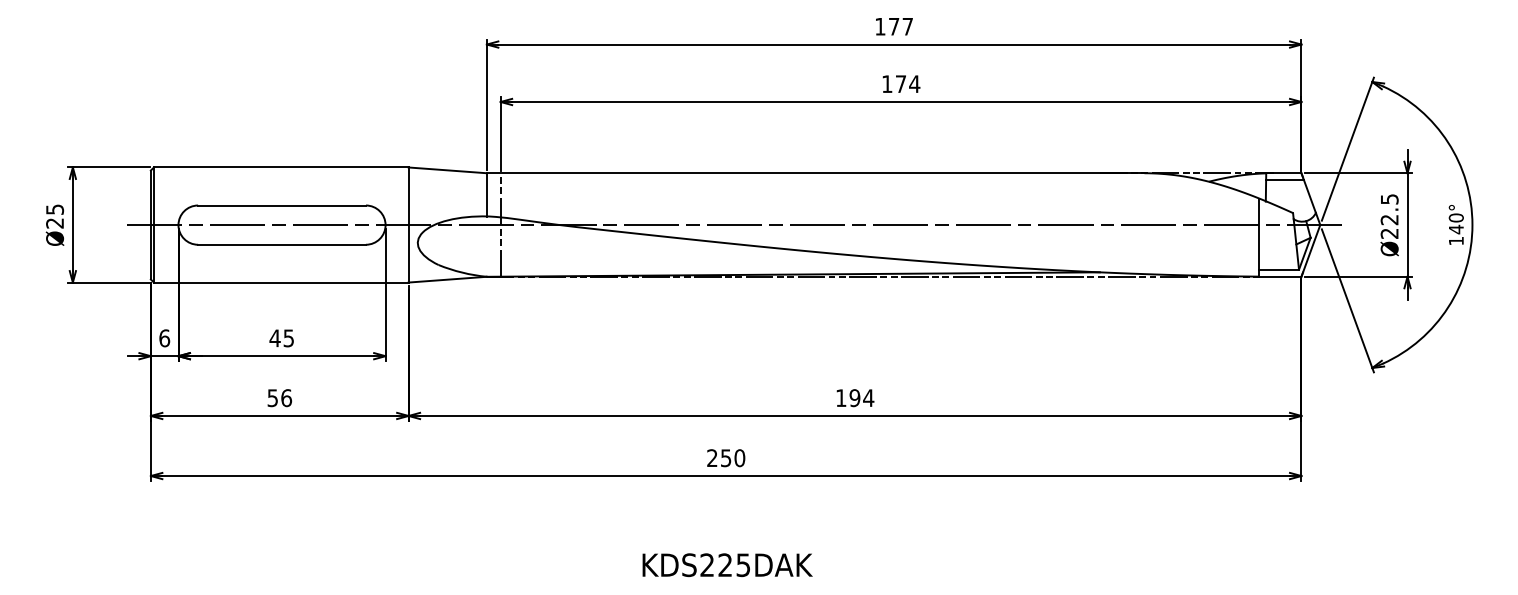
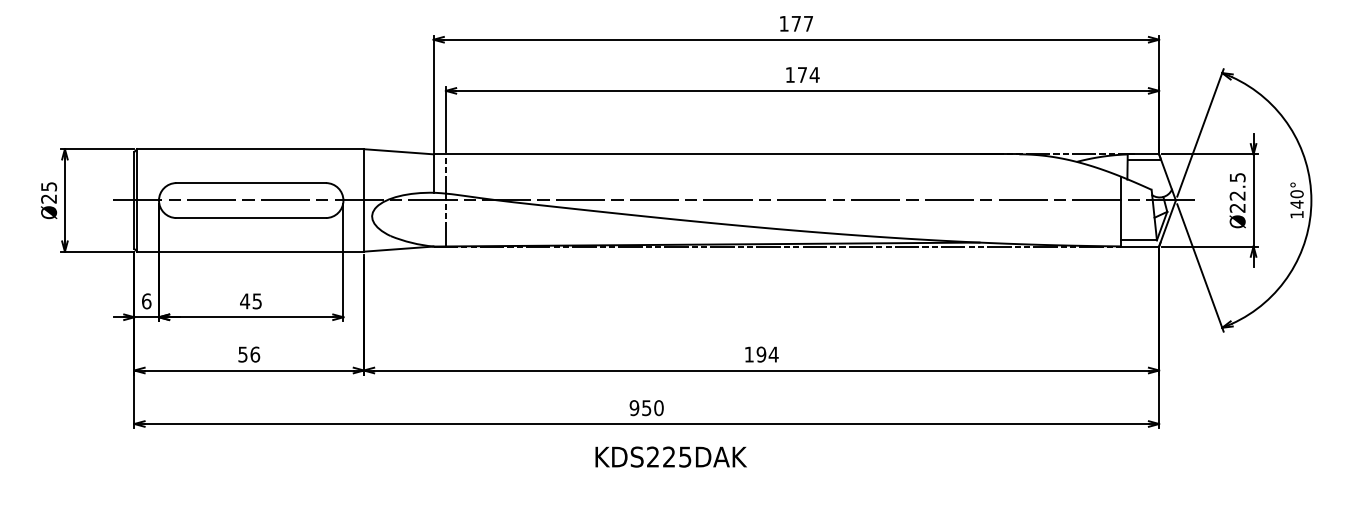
text: (712, 458) -> (634, 408), 250 -> 950
text: (727, 565) -> (671, 457), moved

